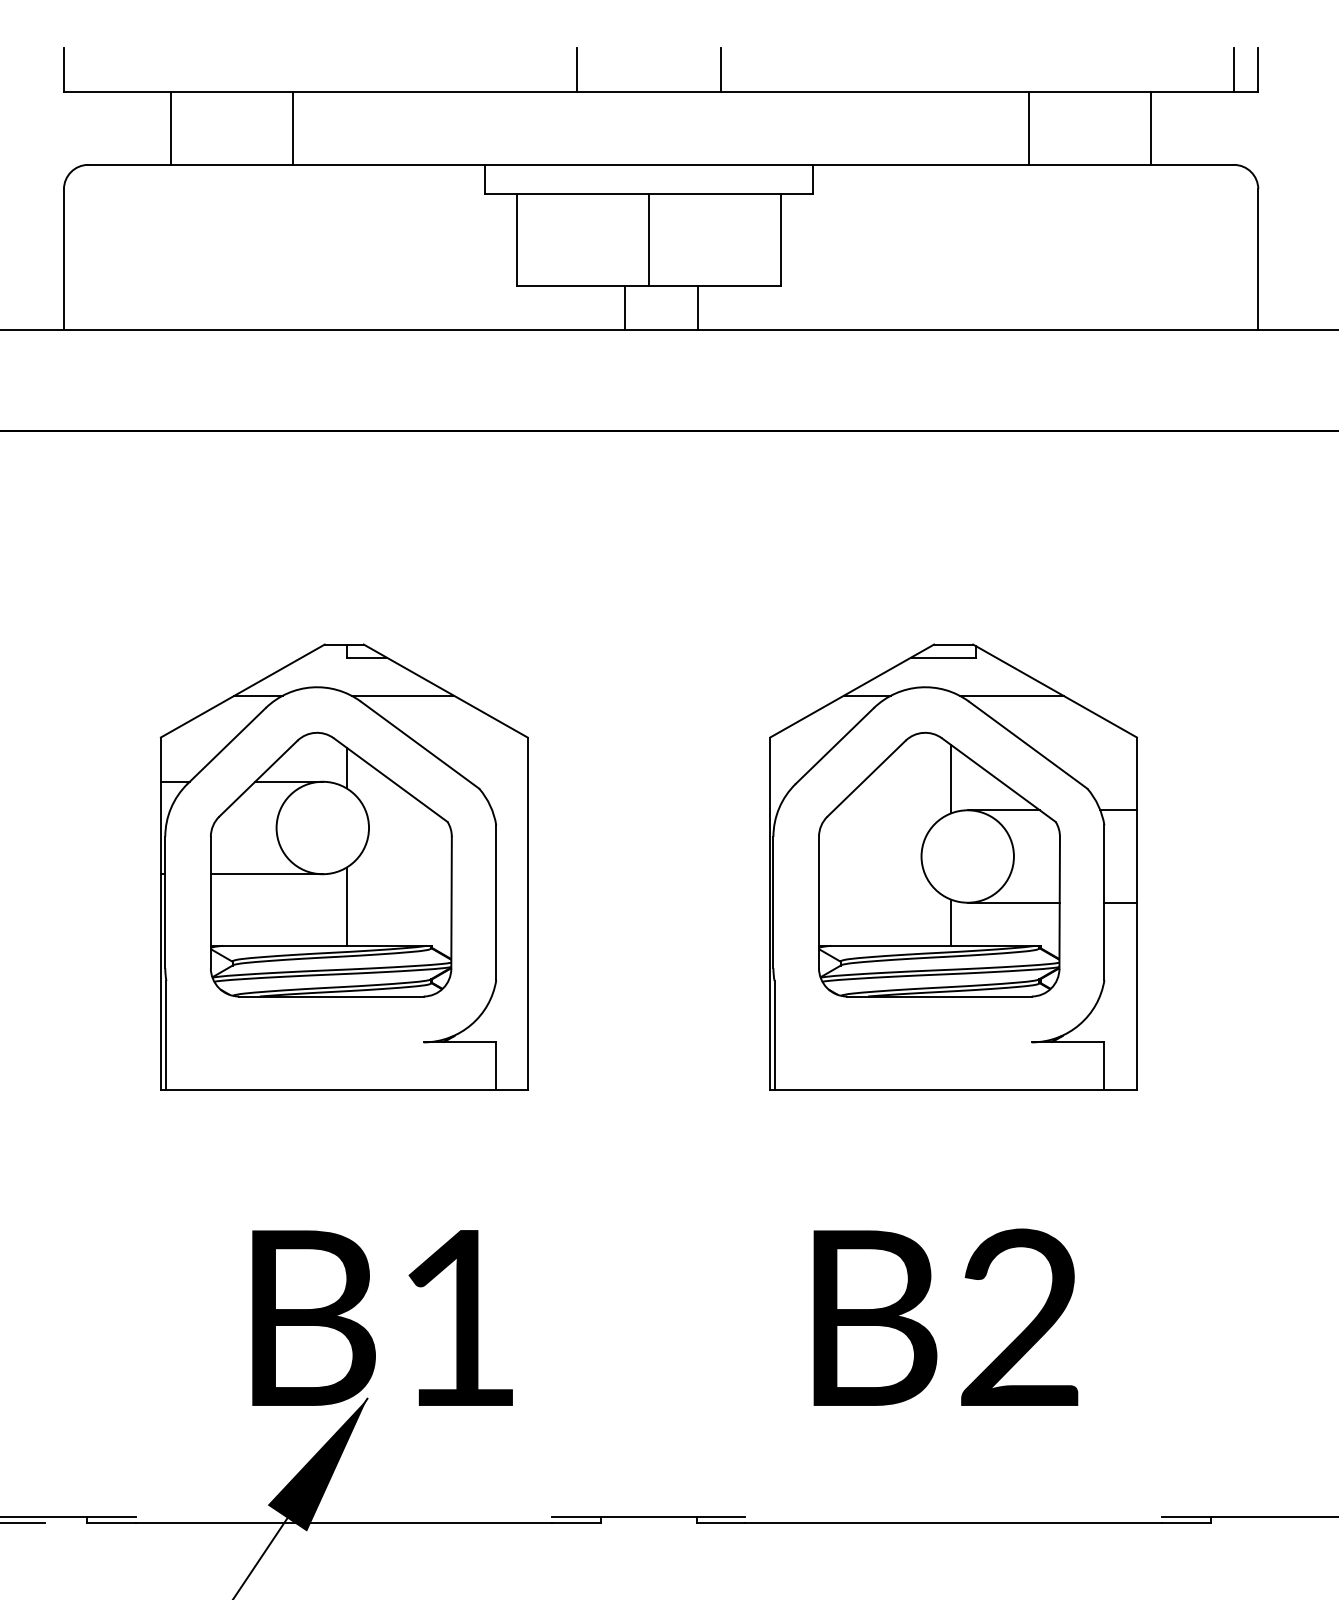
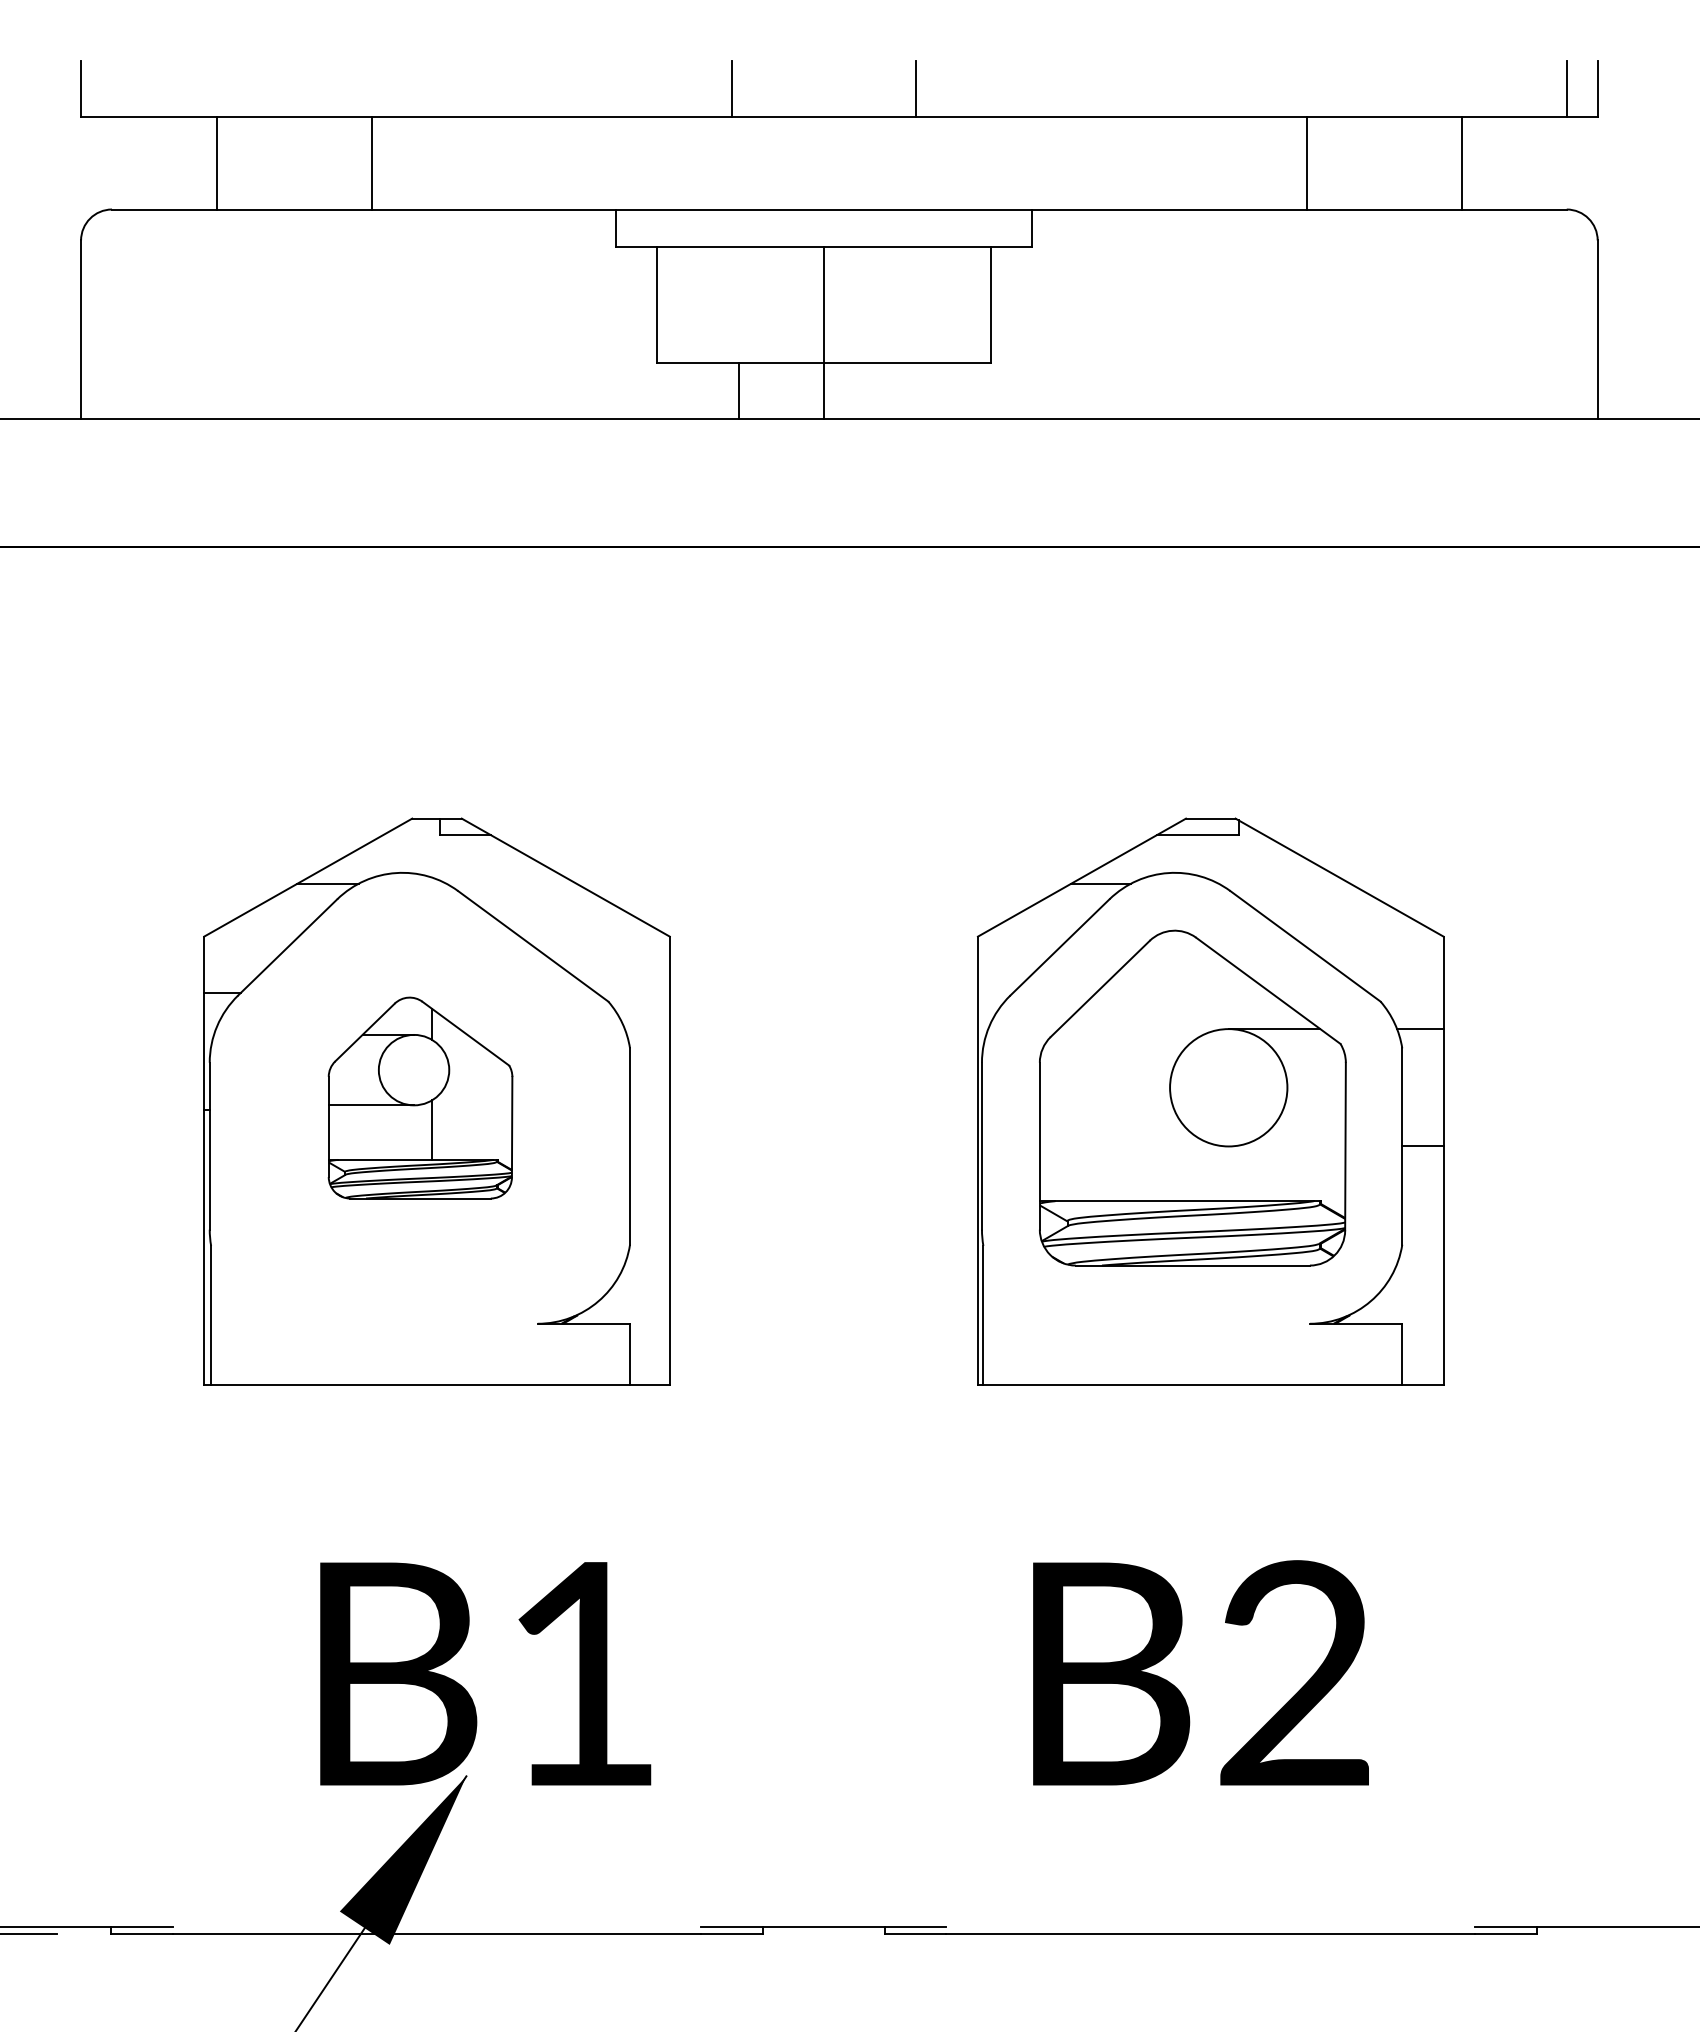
line: (624, 307) -> (738, 390), moved
line: (697, 307) -> (823, 390), moved
line: (402, 695) -> (511, 883), removed
line: (1011, 695) -> (1284, 883), removed
line: (951, 779) -> (1207, 989), removed
part: (331, 864) -> (420, 1097), size x0.6
line: (1013, 902) -> (1286, 1146), removed
line: (951, 922) -> (1207, 1171), removed

